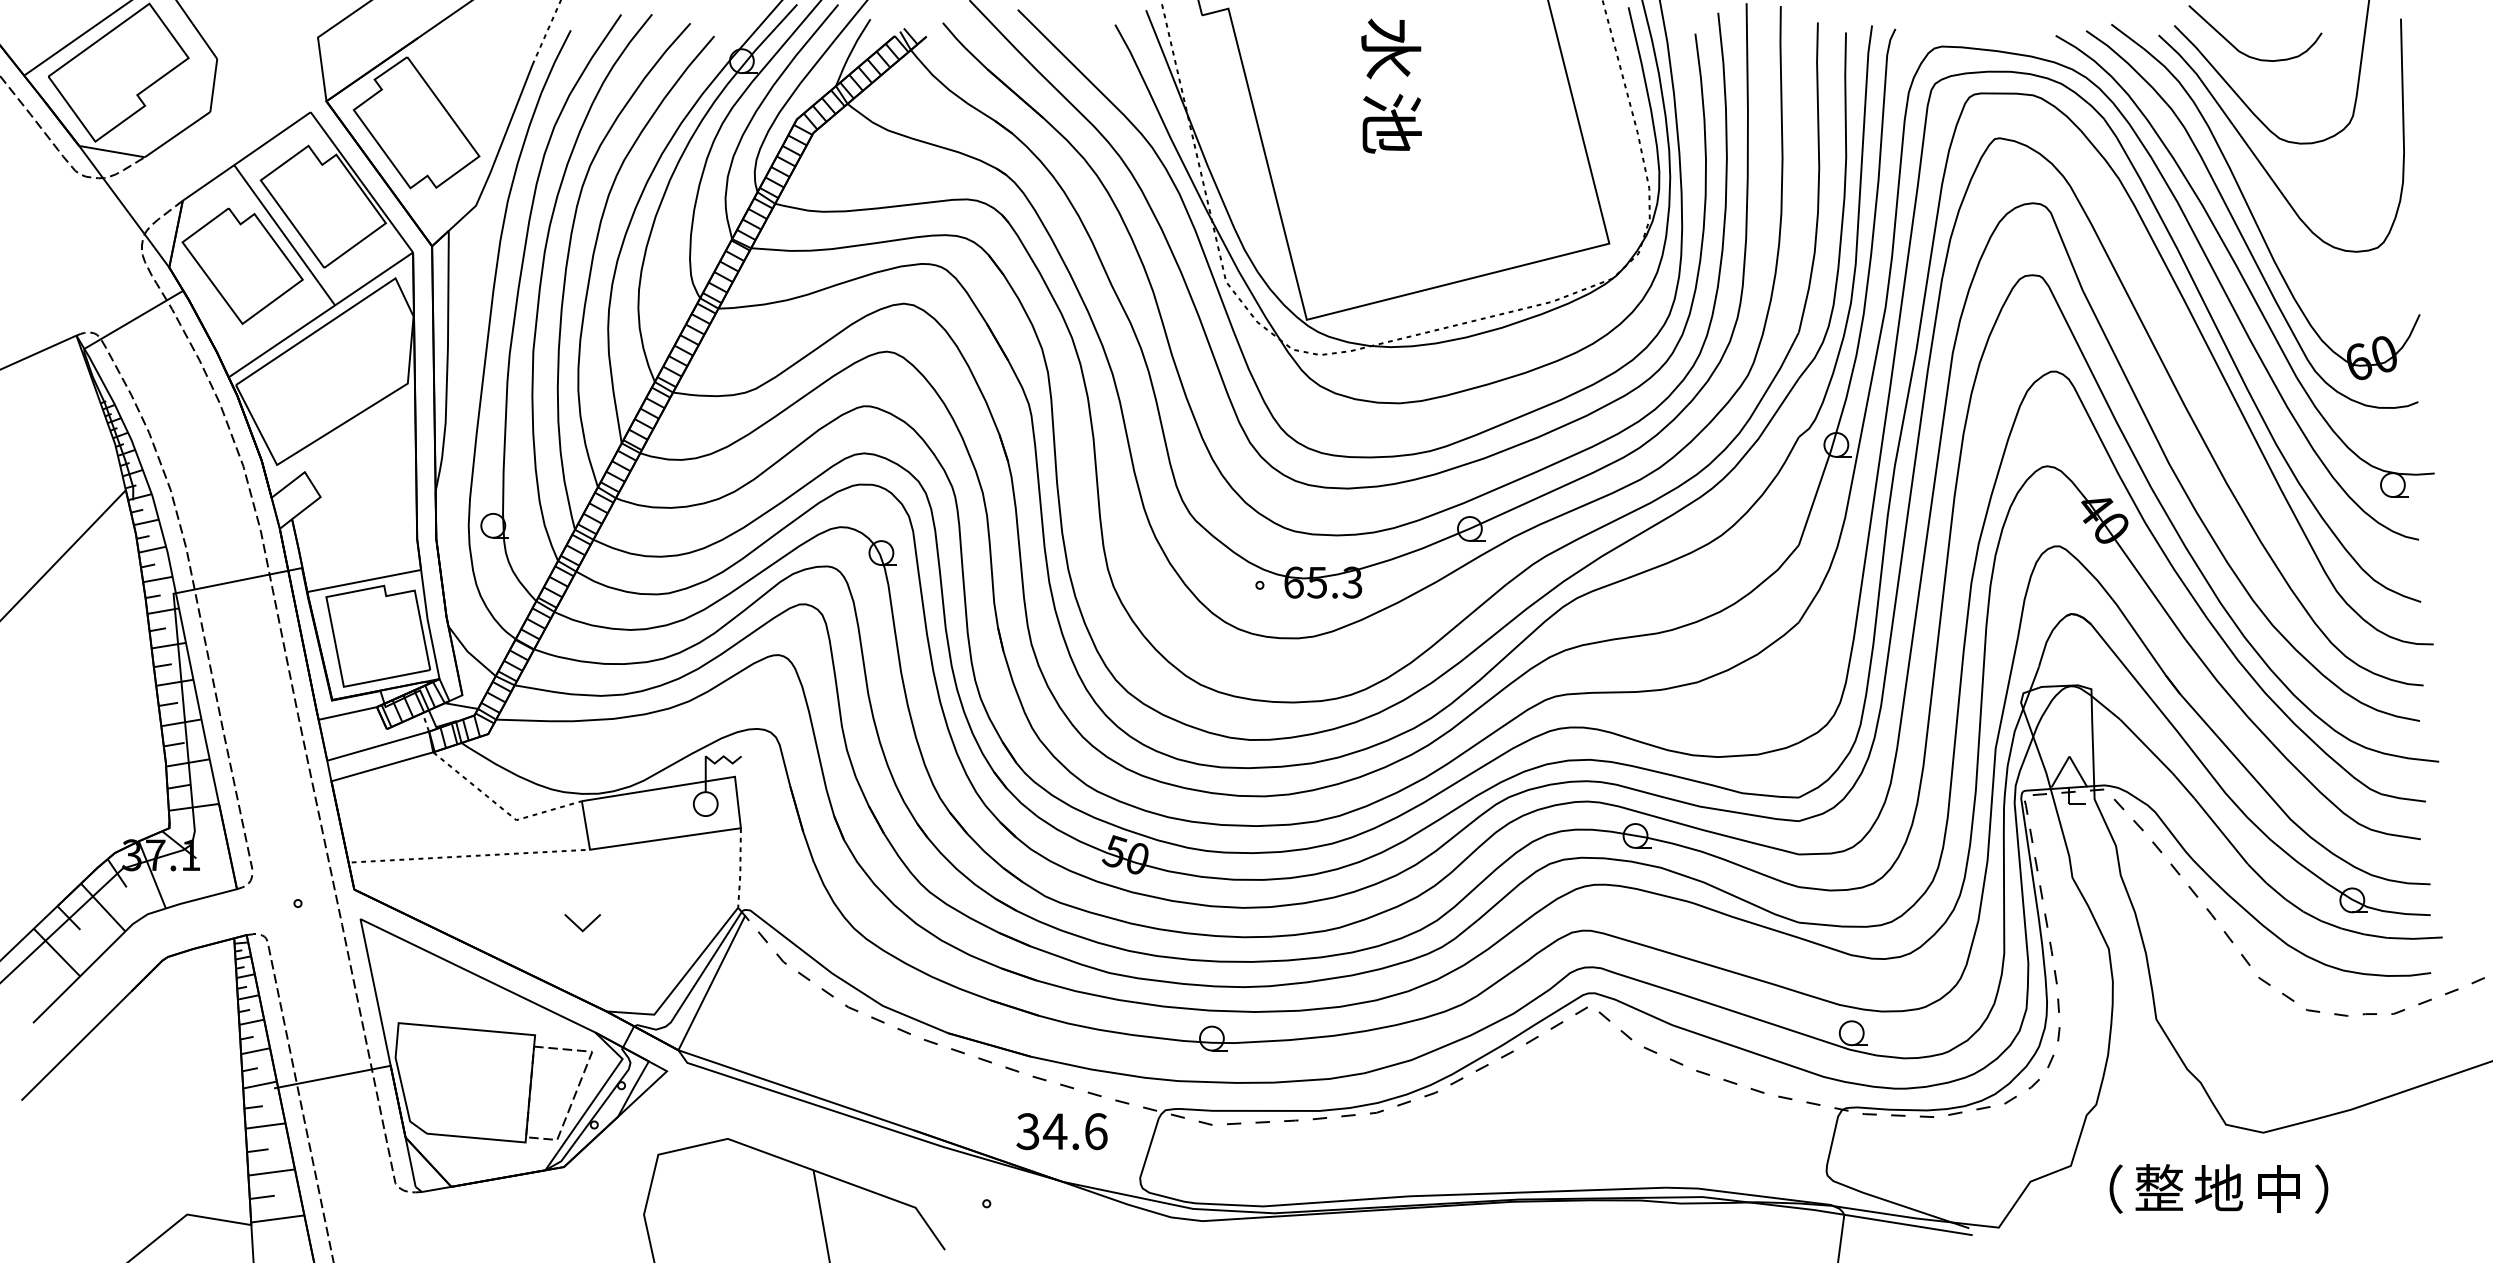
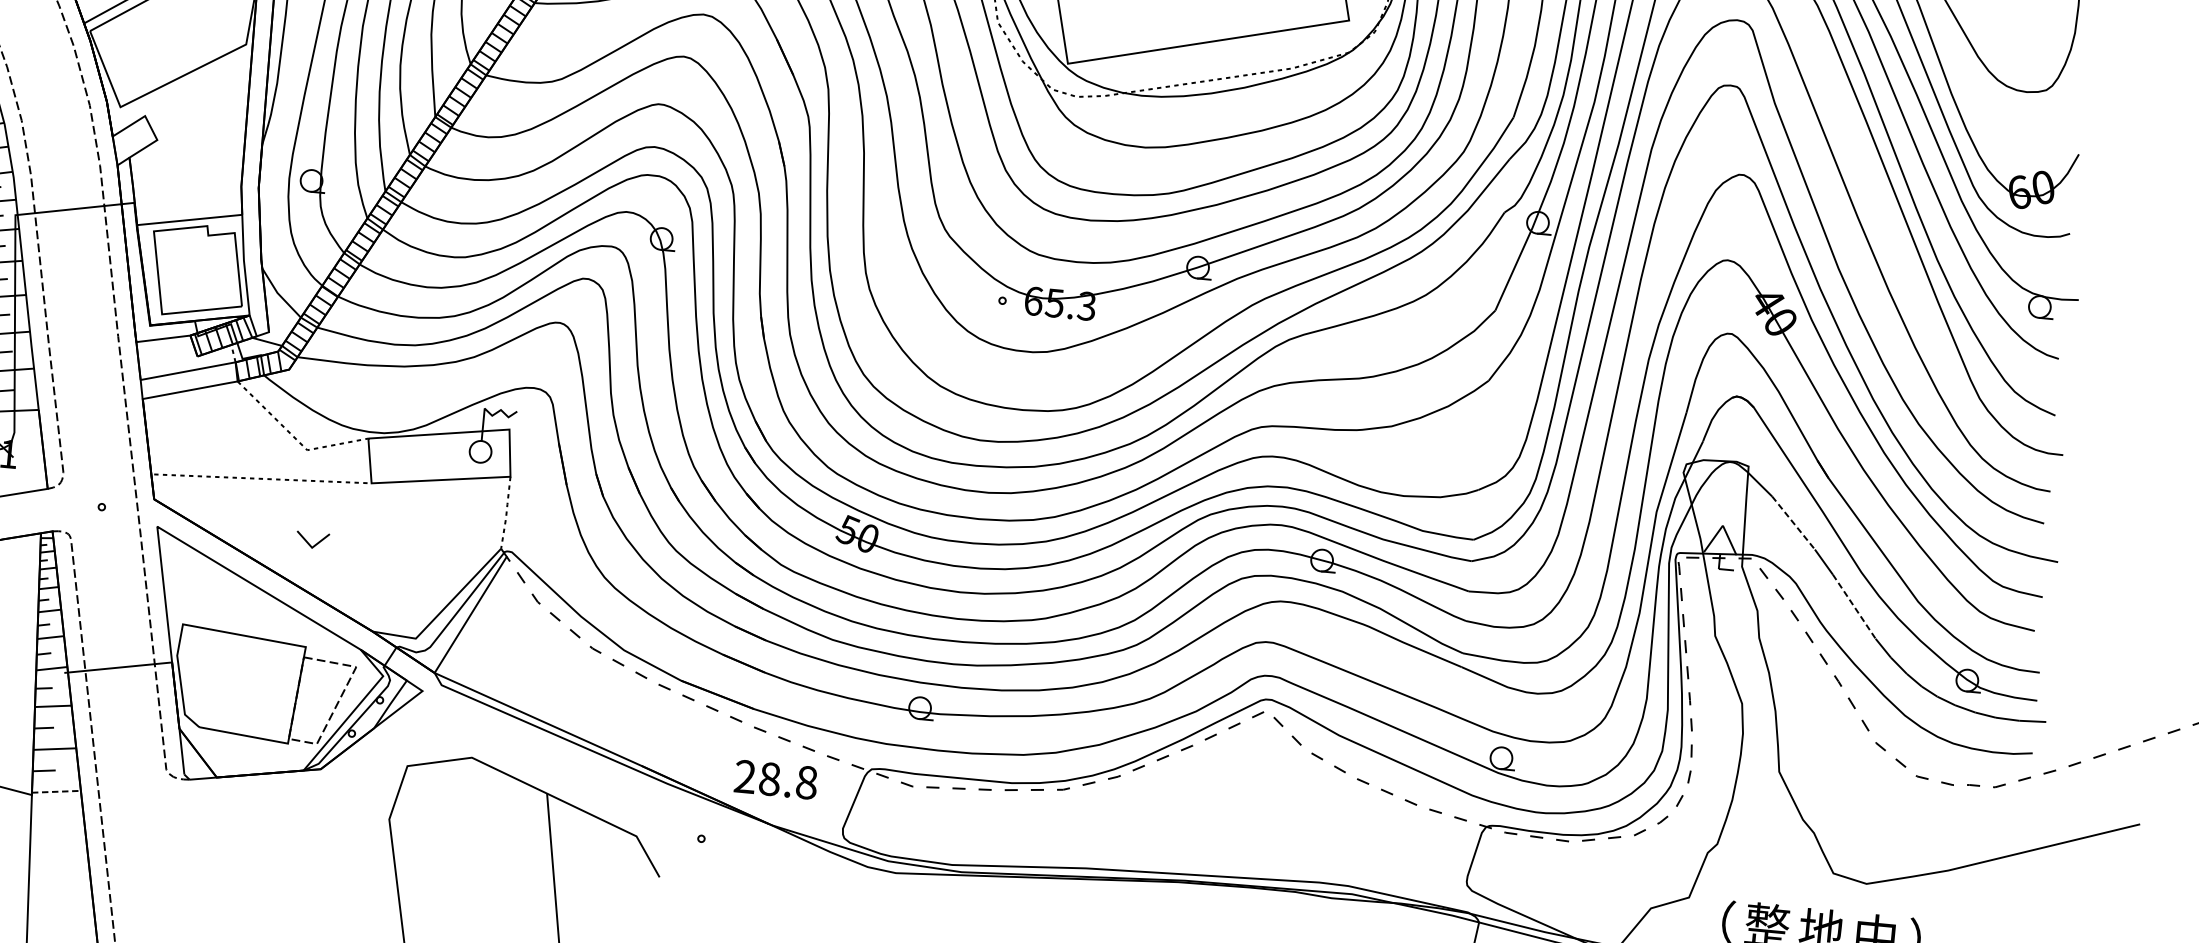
line: (2146, 746) -> (1793, 523), solid -> dashed
line: (2221, 831) -> (1854, 606), solid -> dashed
part: (582, 923) -> (312, 540), moved
text: (1061, 1131) -> (775, 779), 34.6 -> 28.8
line: (277, 1218) -> (56, 791), solid -> dashed

